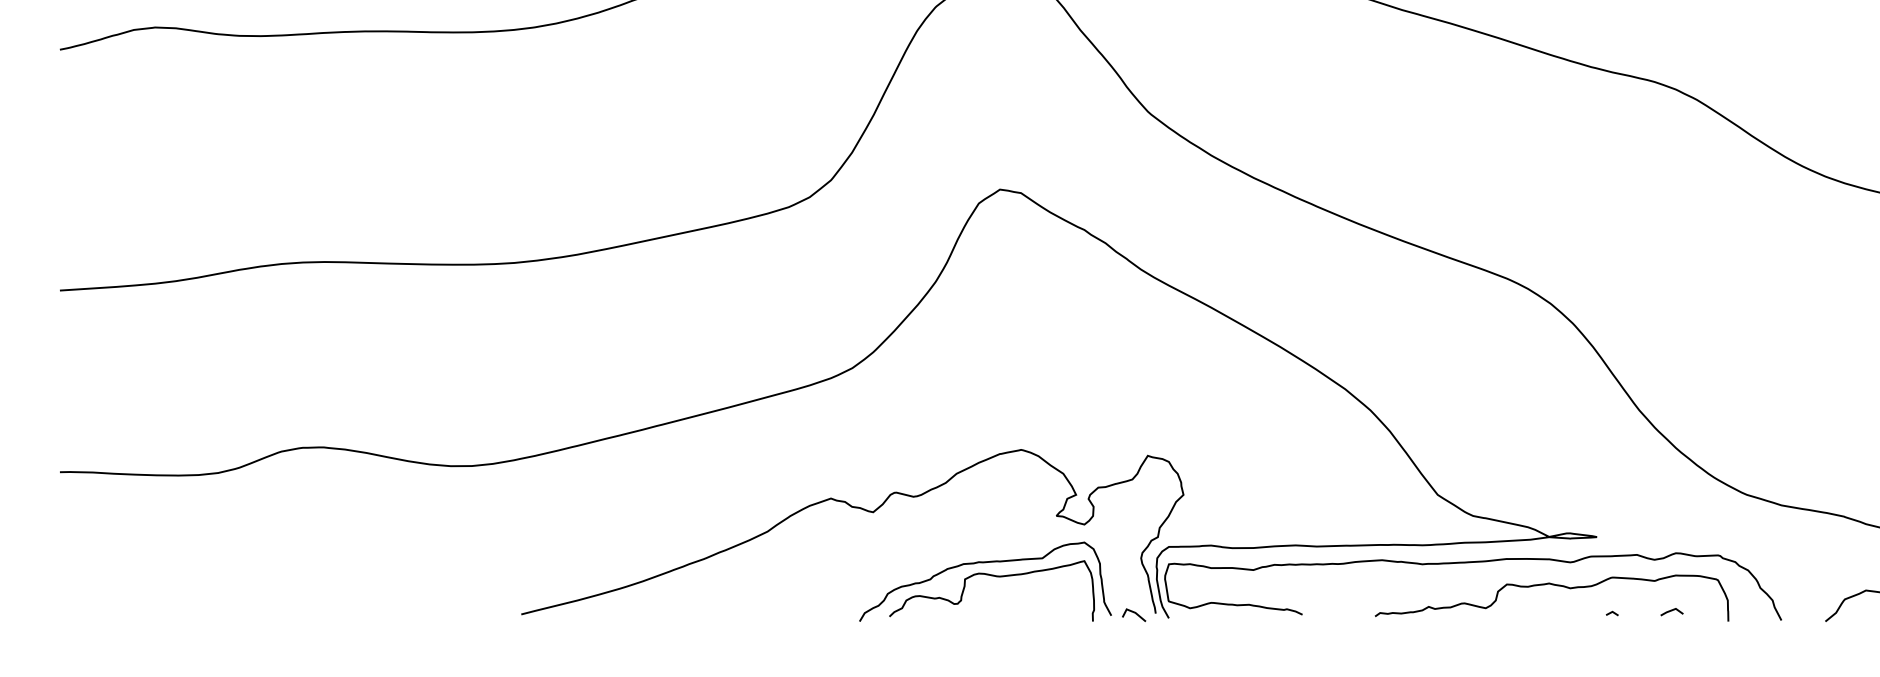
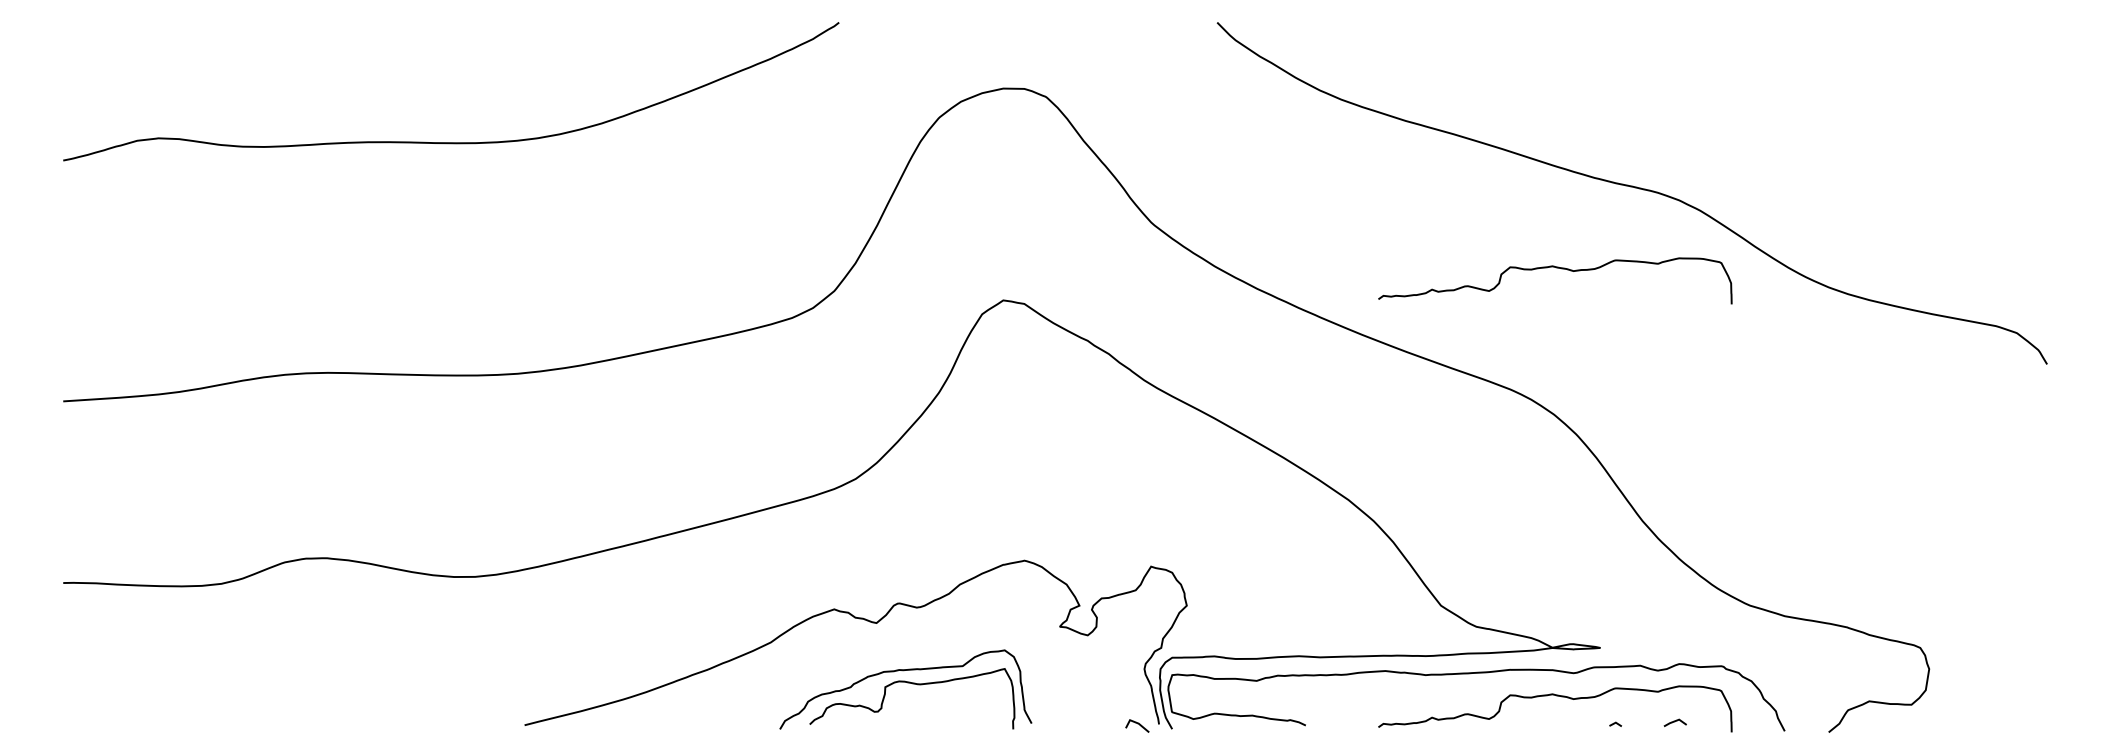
curve: (1553, 157) -> (1556, 268), added
part: (987, 575) -> (907, 683), moved

